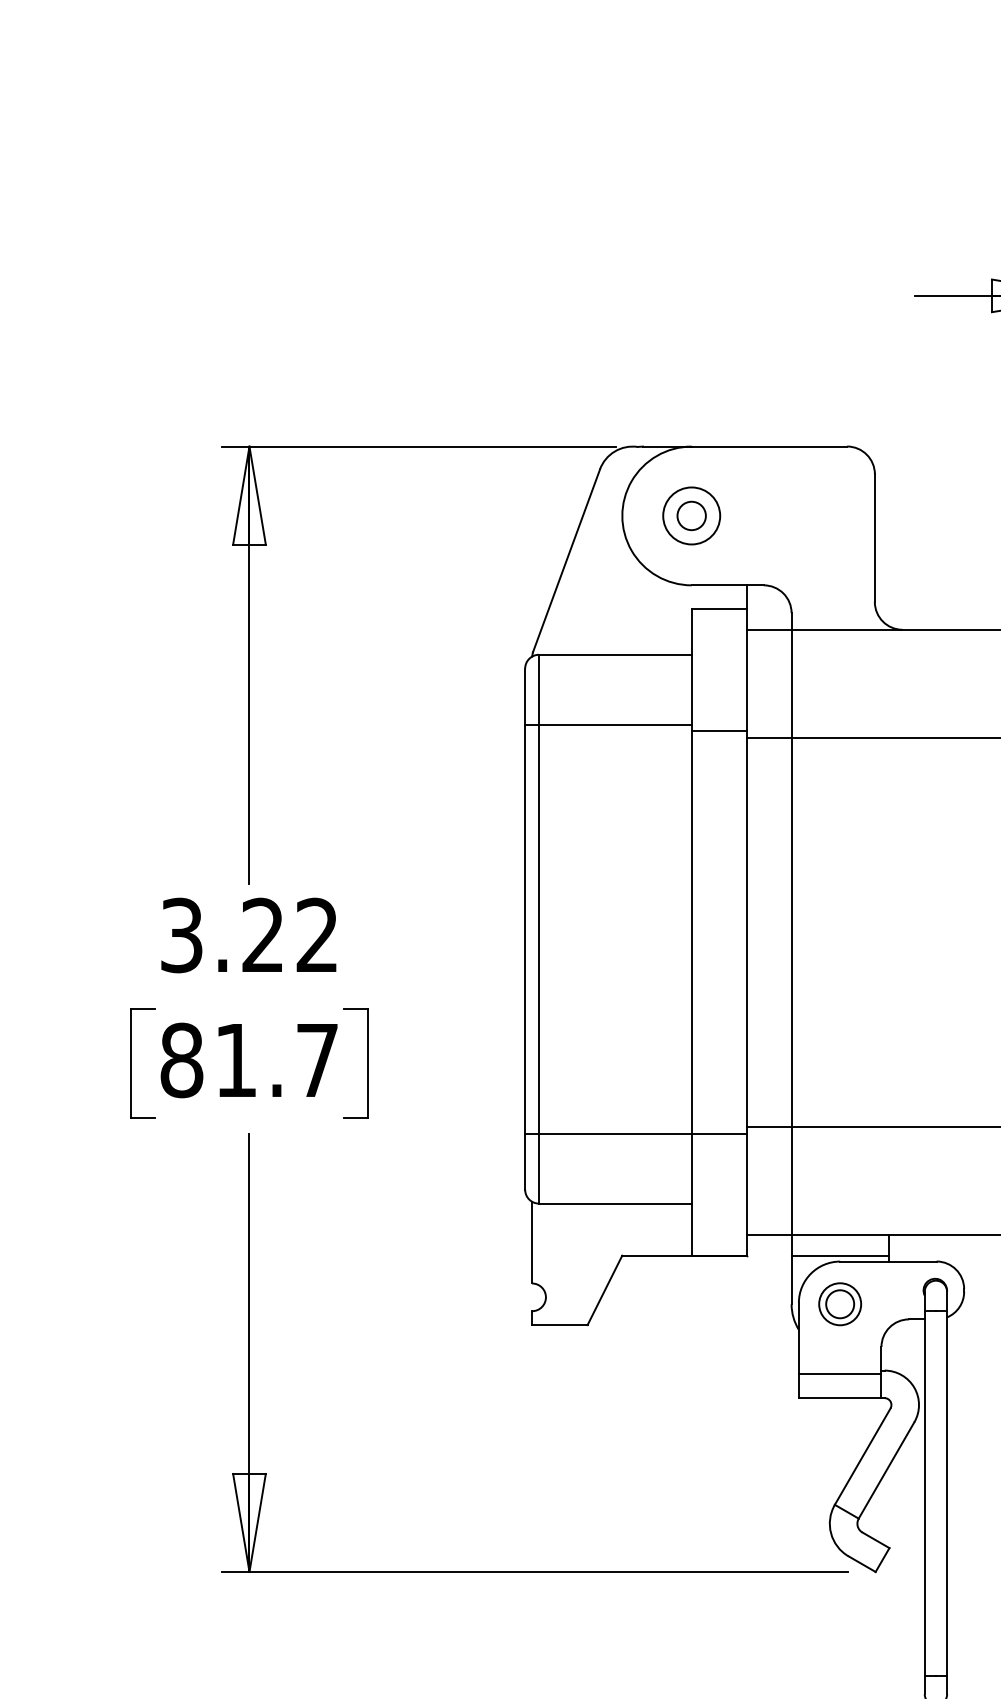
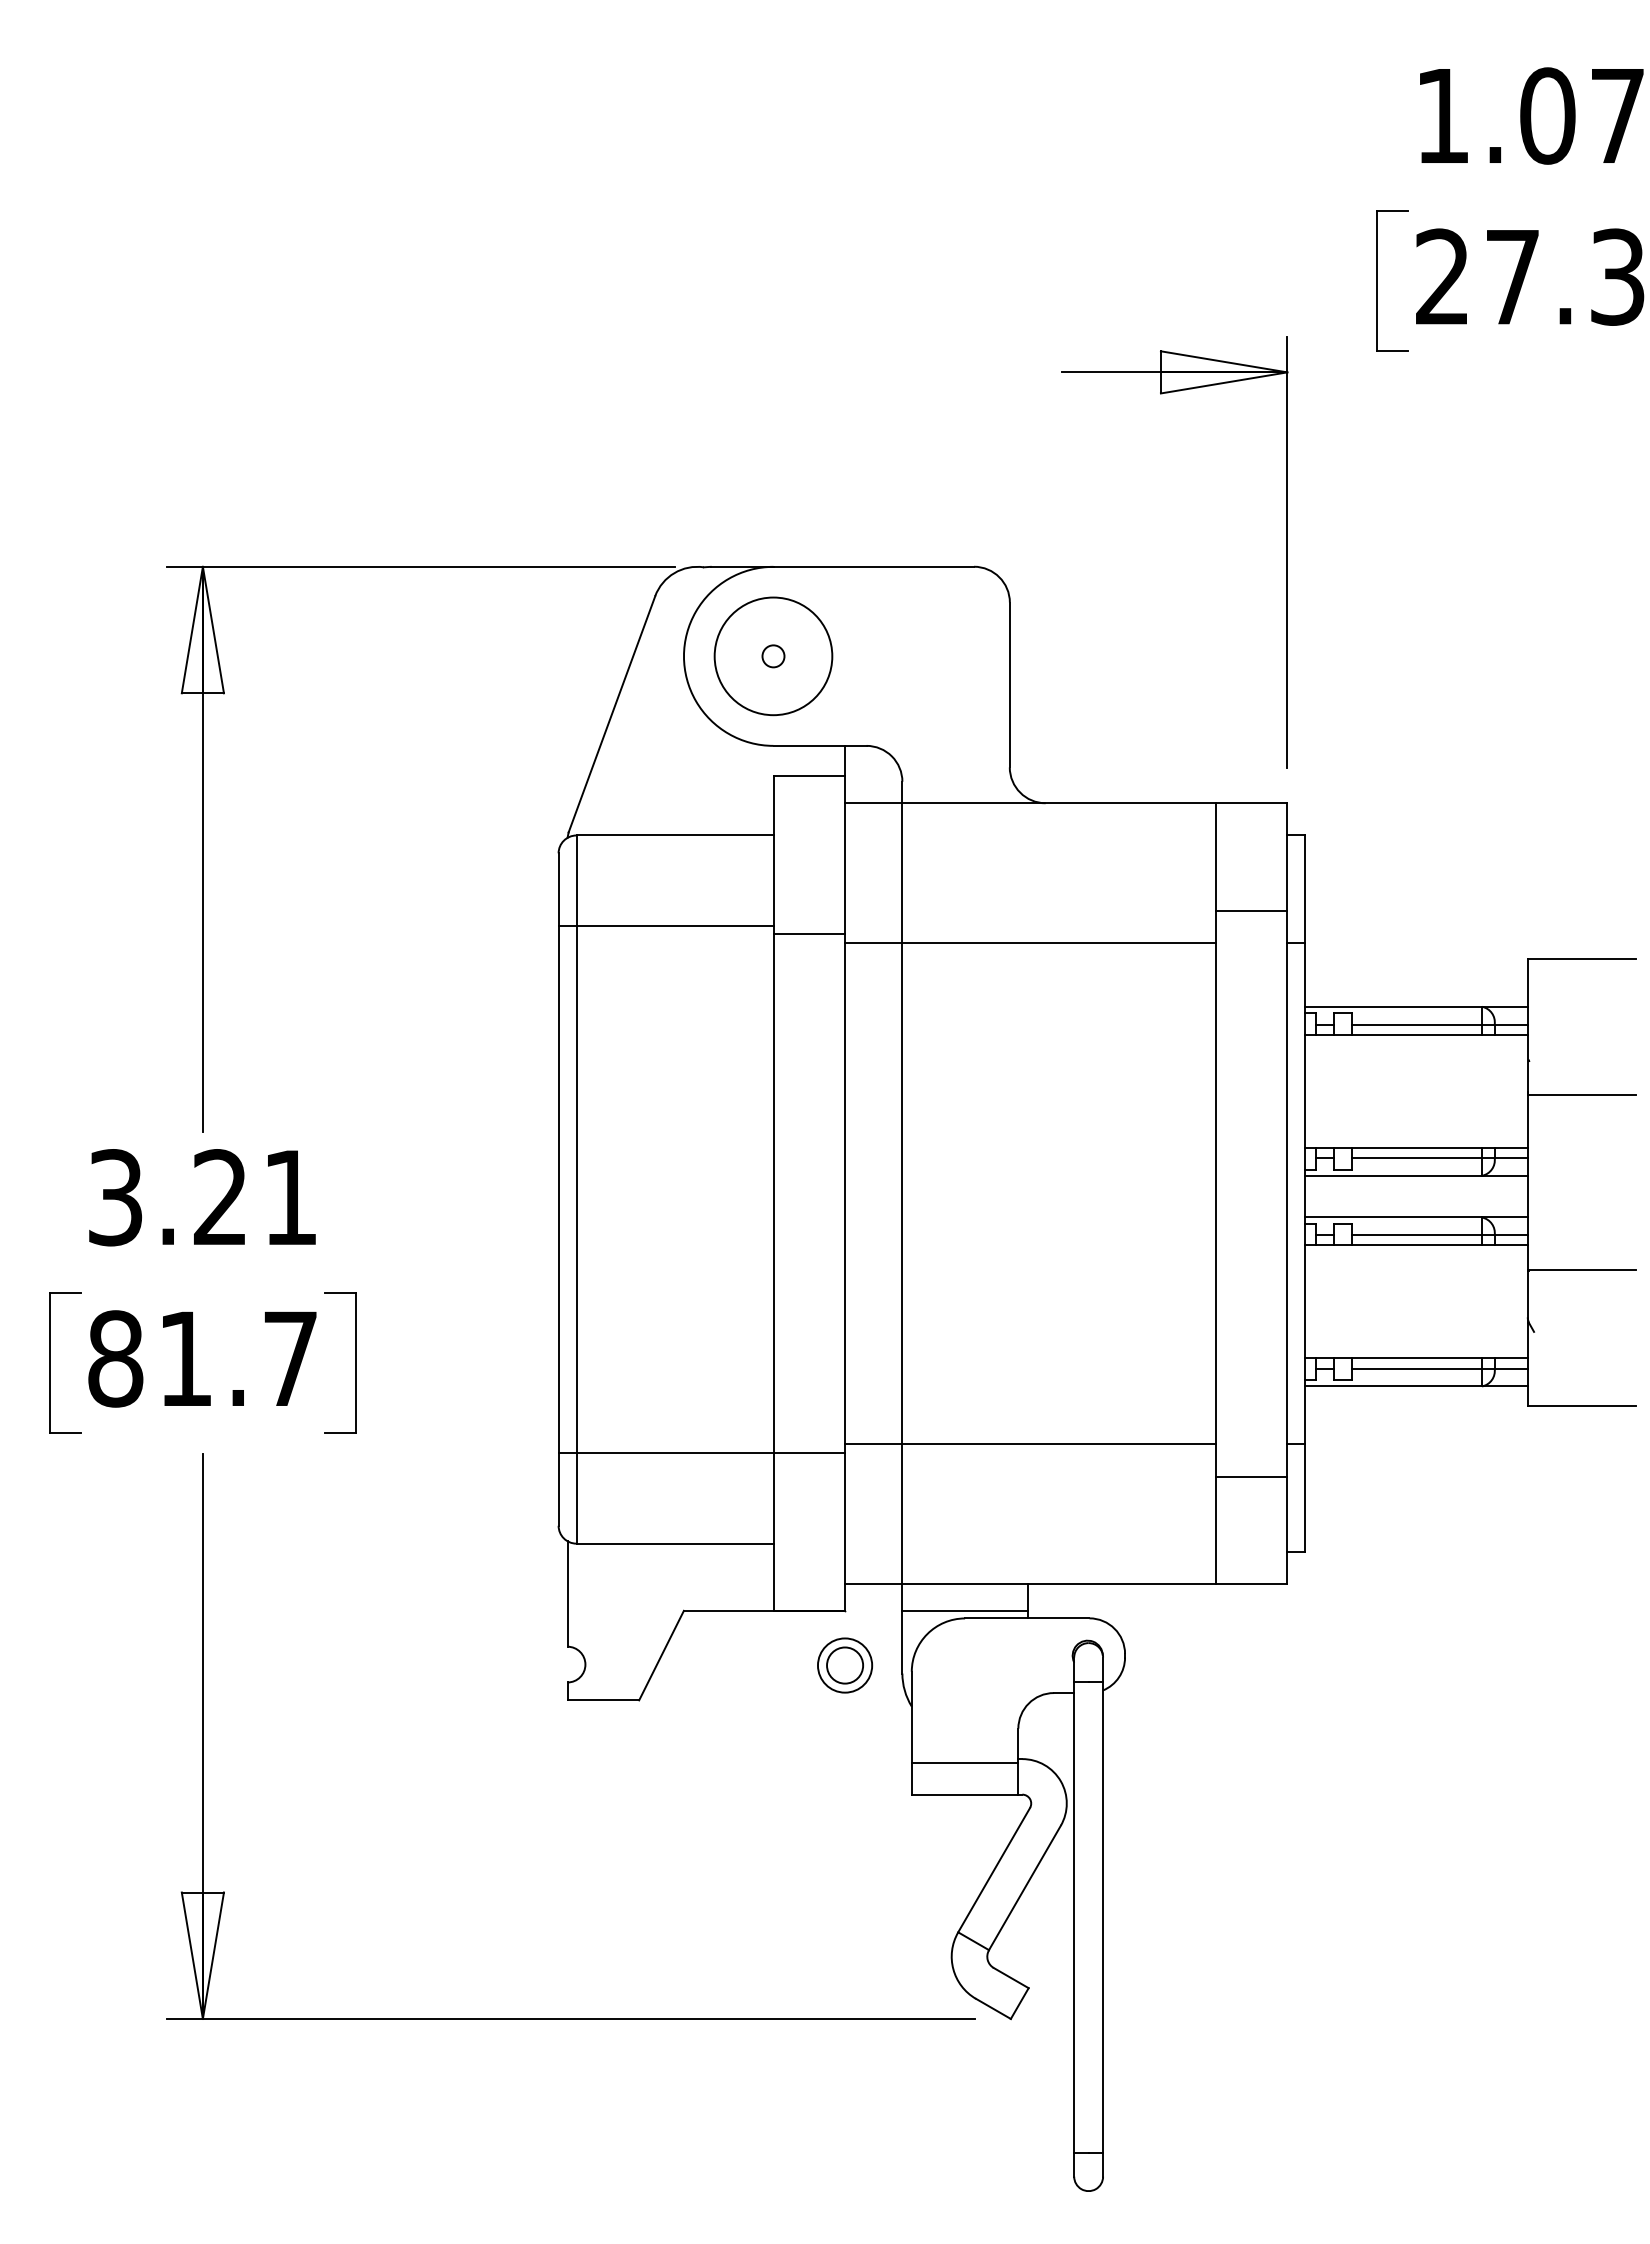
circle: (691, 516) -> (773, 656), size x0.6
circle: (691, 516) -> (773, 656), size x1.6
text: (316, 934) -> (289, 1196), 3.22 -> 3.21
part: (840, 1304) -> (845, 1665), moved

